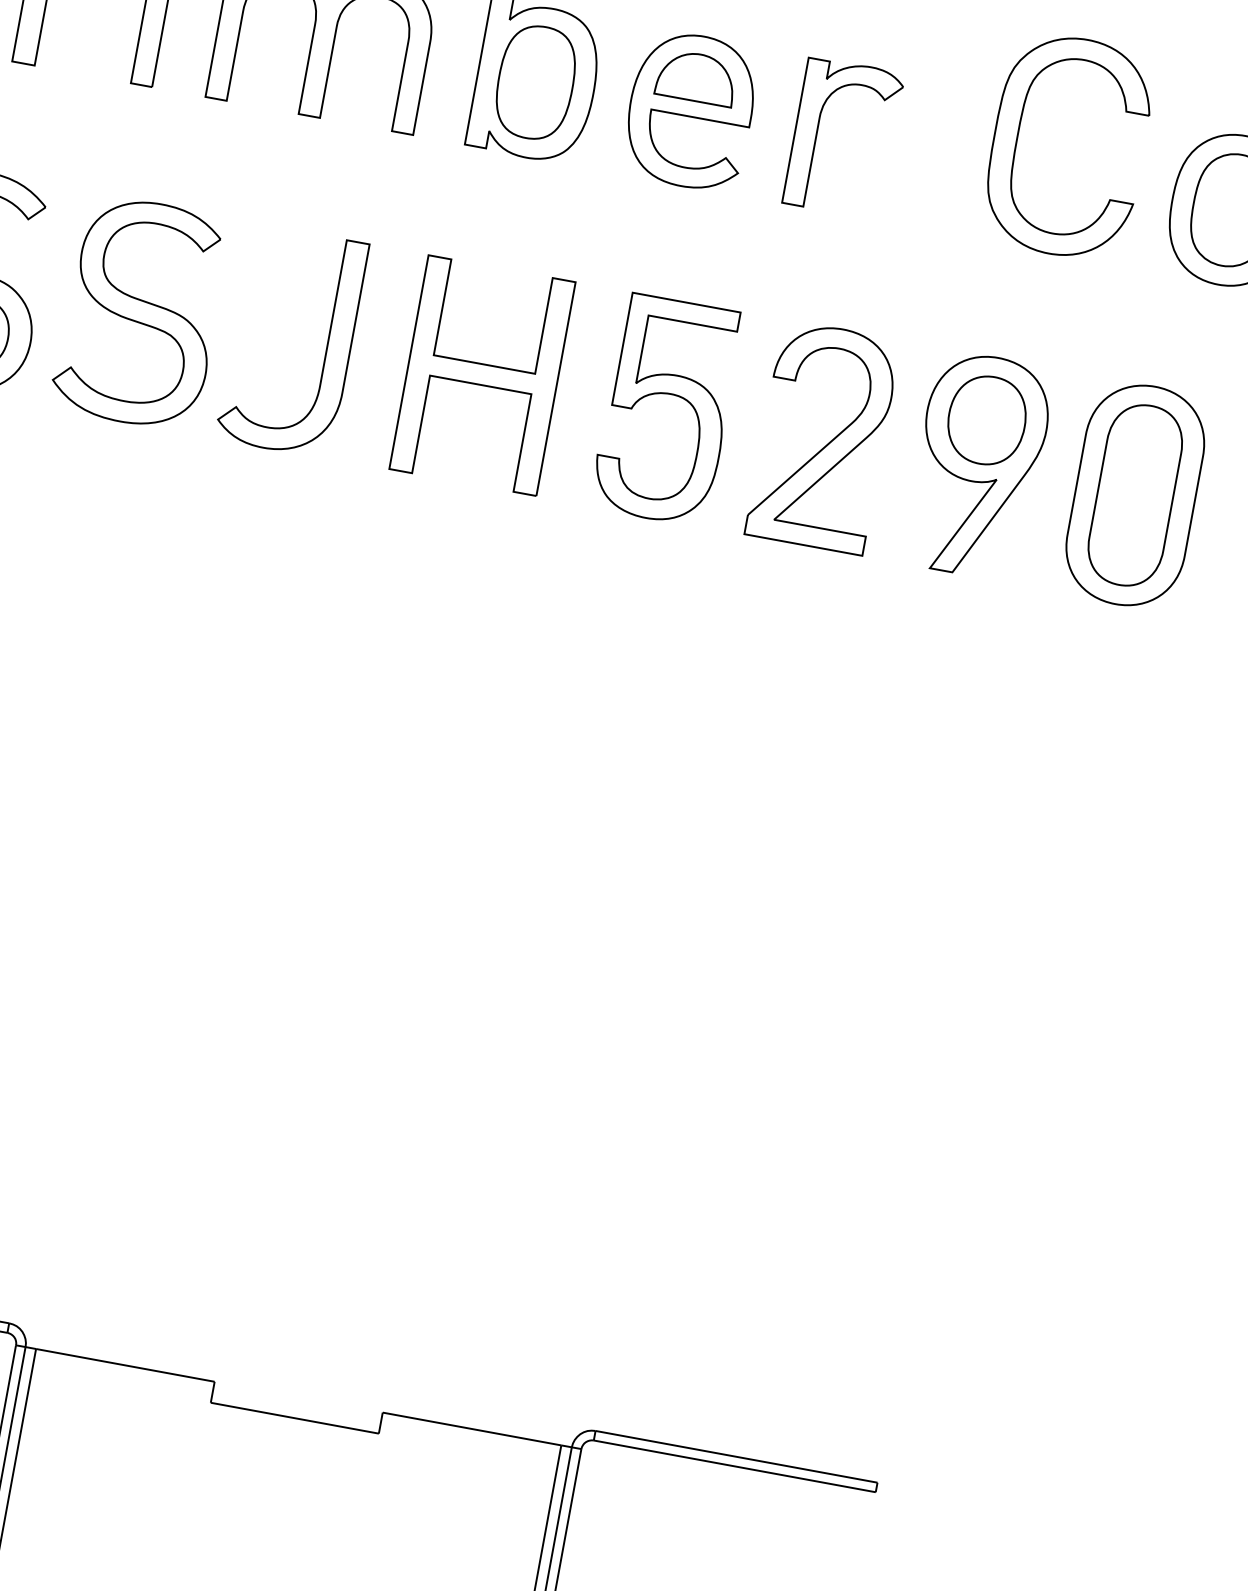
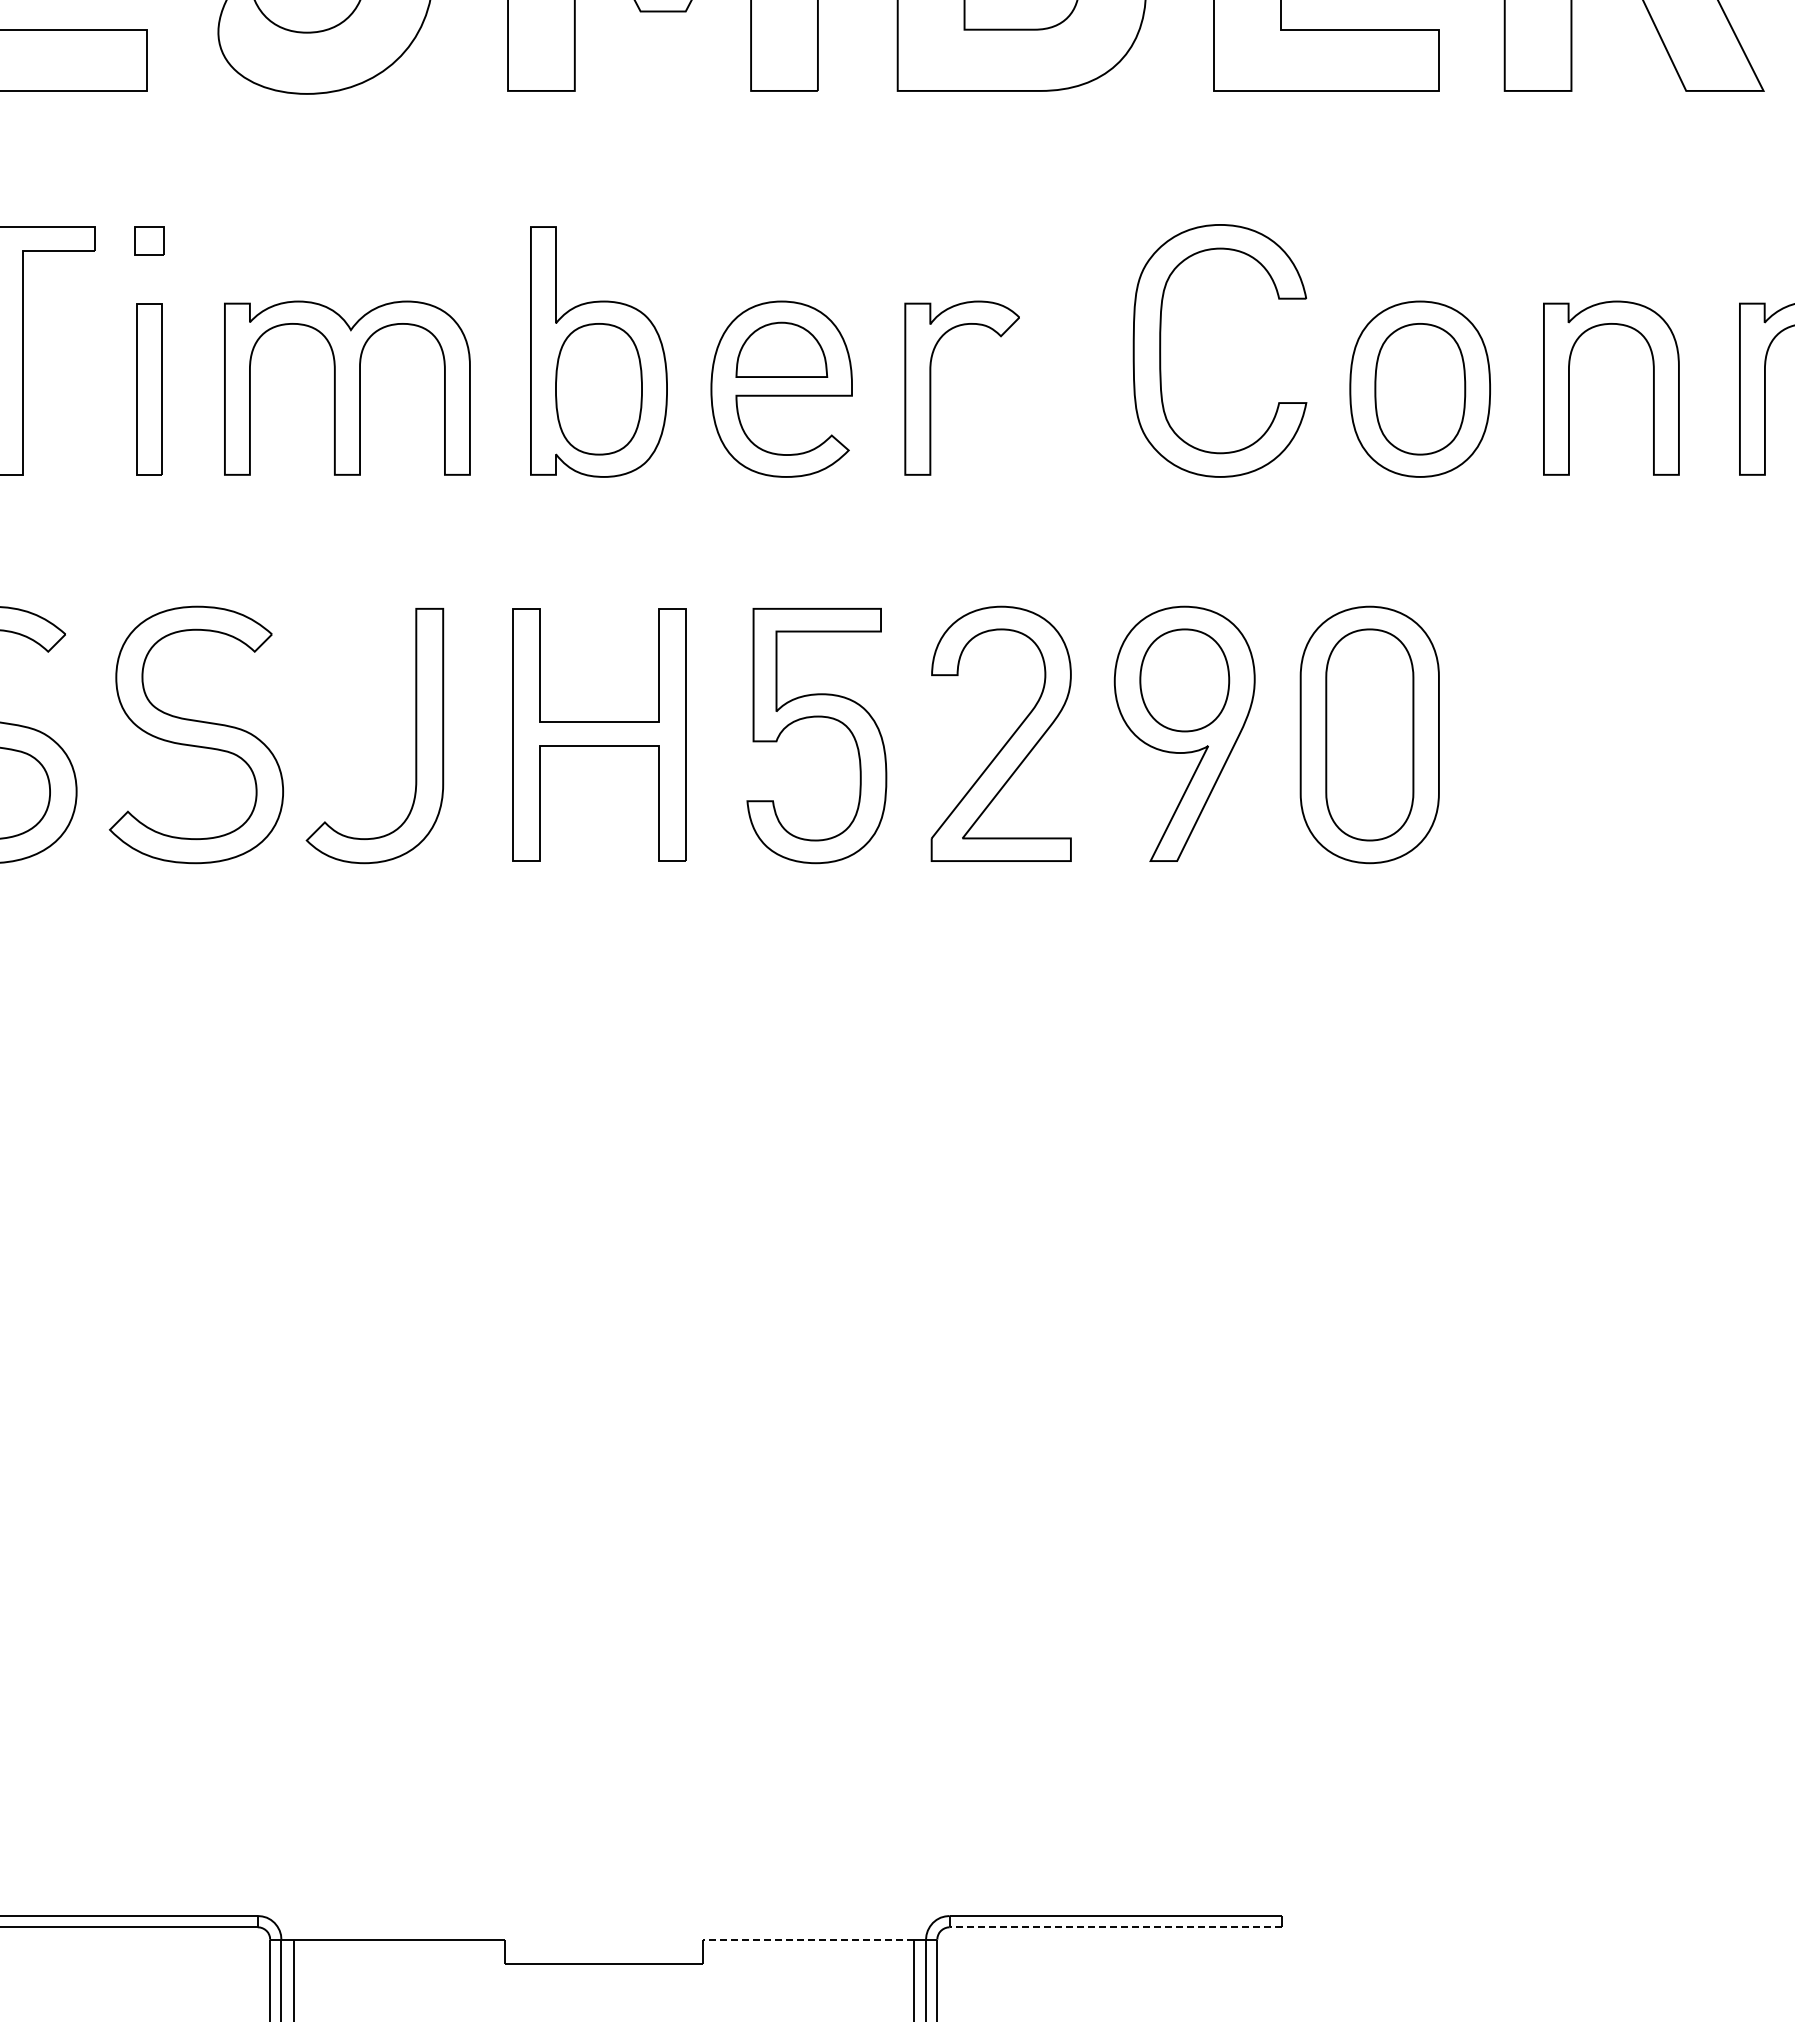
line: (471, 1428) -> (807, 1939), solid -> dashed
line: (734, 1466) -> (1115, 1927), solid -> dashed

